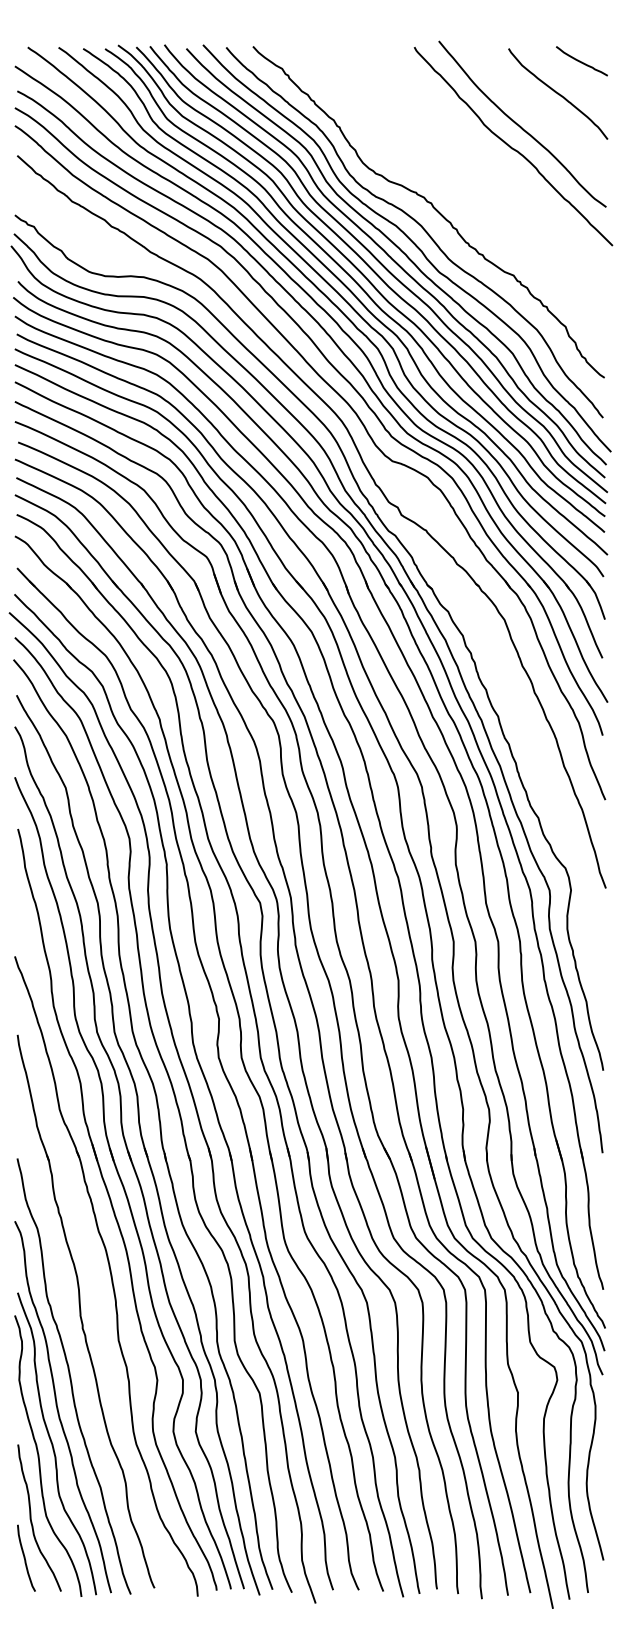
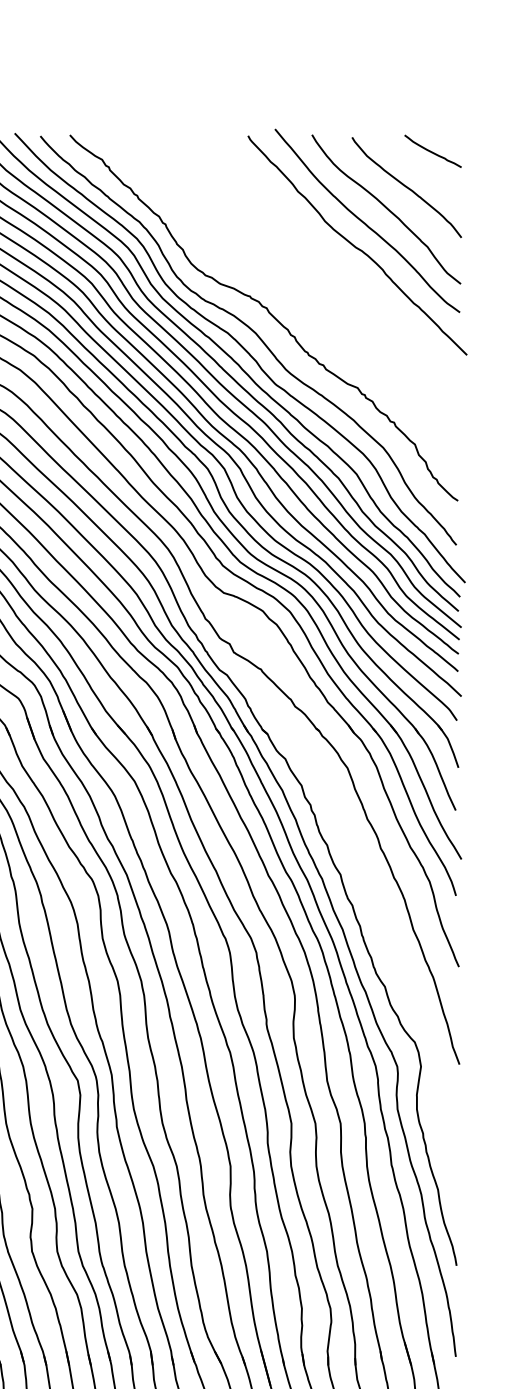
curve: (539, 113) -> (386, 209), added

